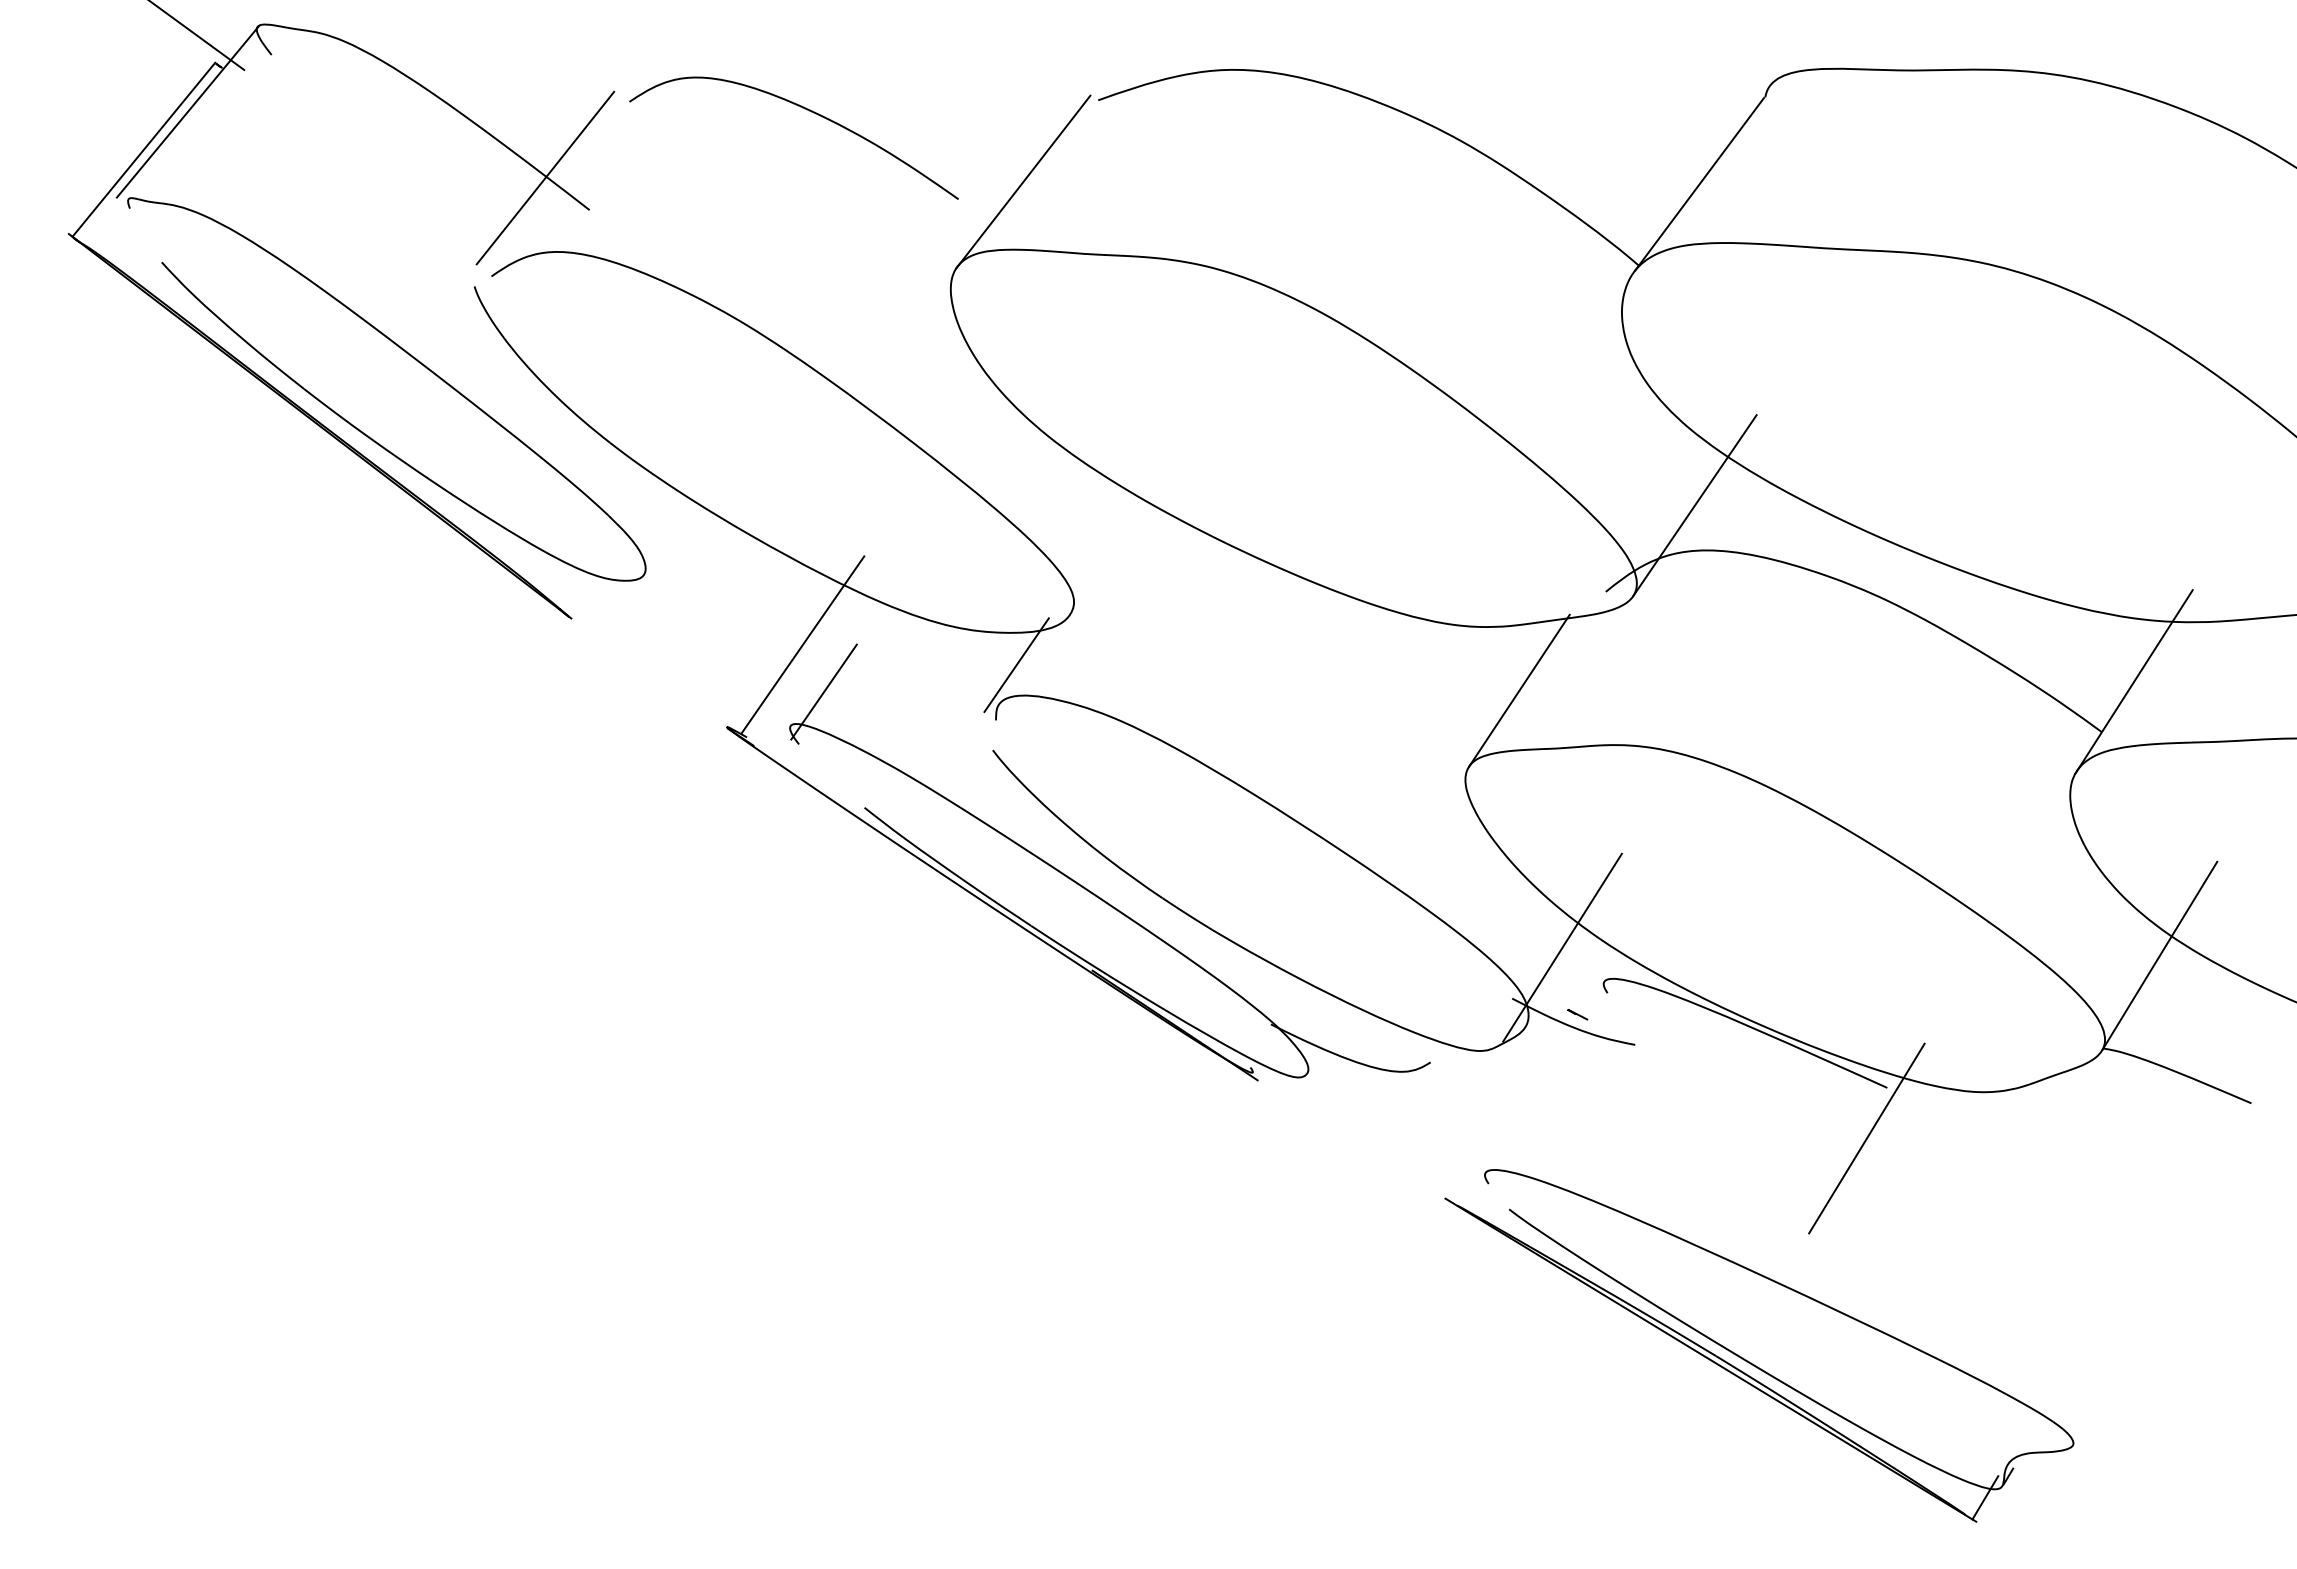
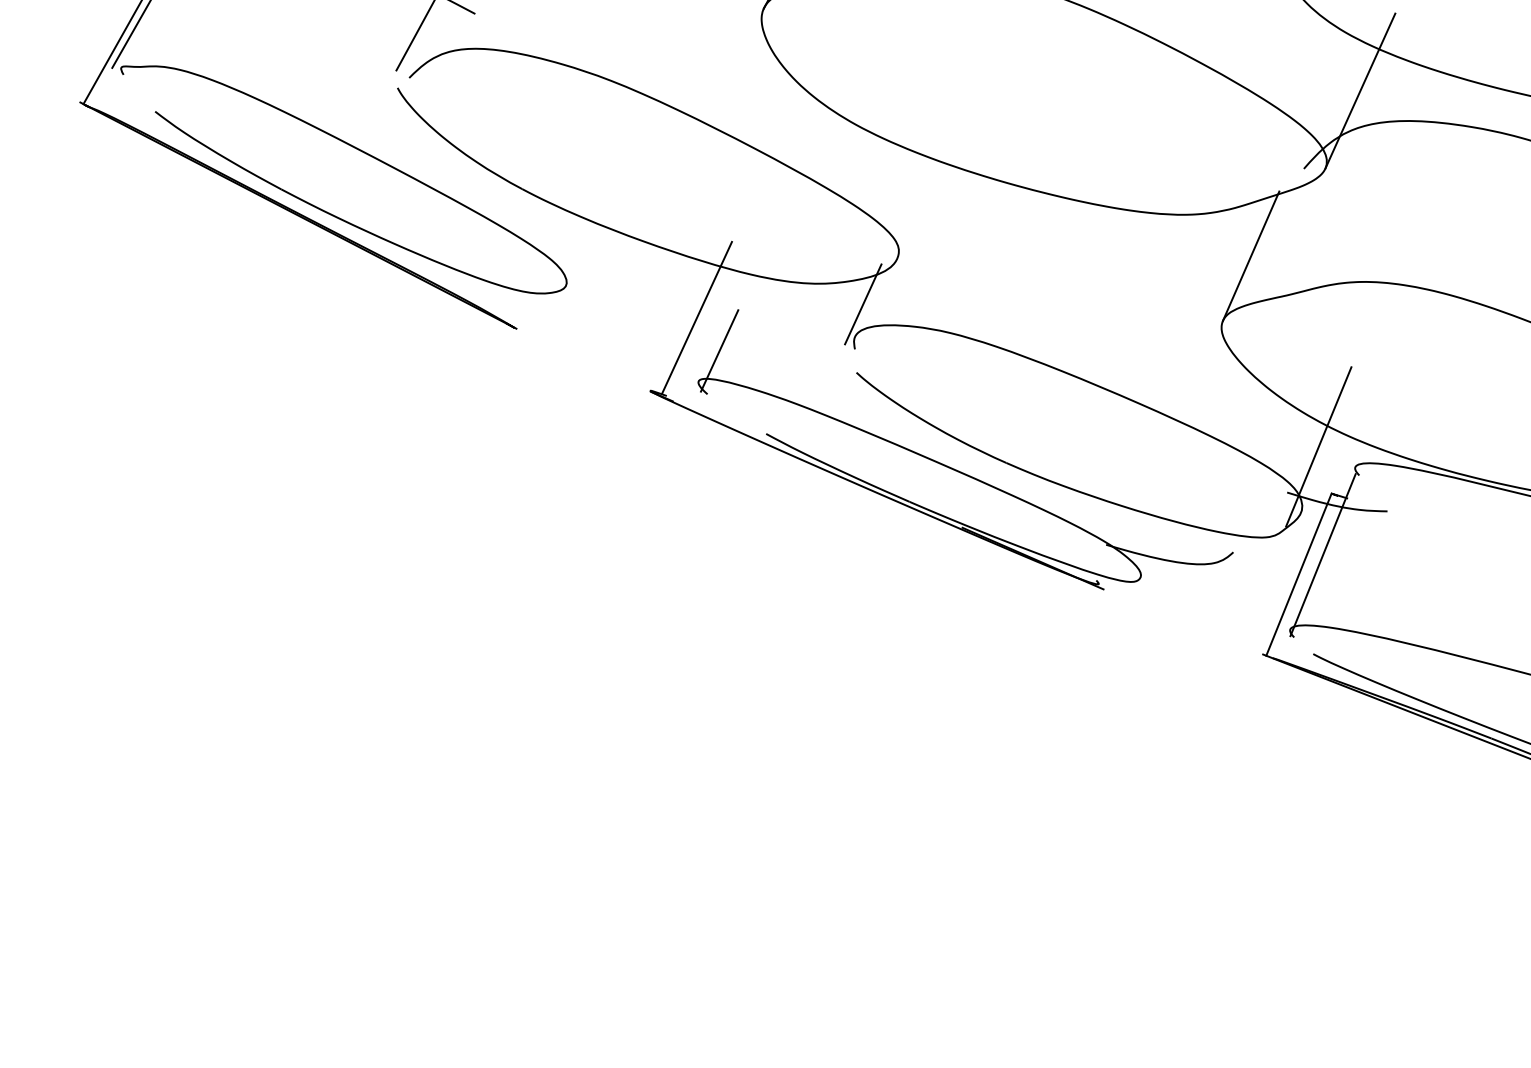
line: (1543, 1085) -> (1322, 554), added
line: (1508, 1104) -> (1298, 574), added

